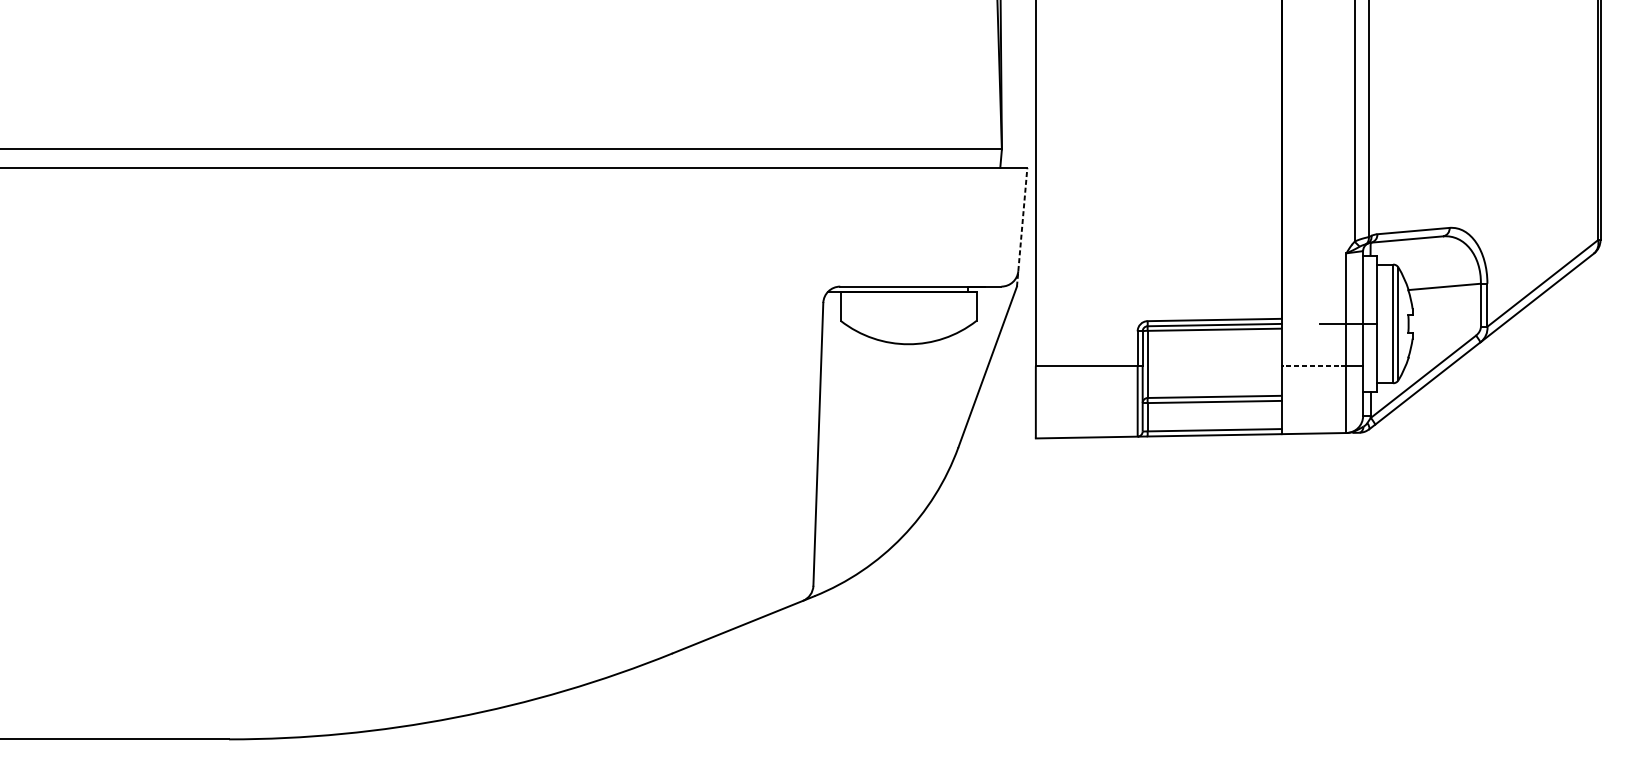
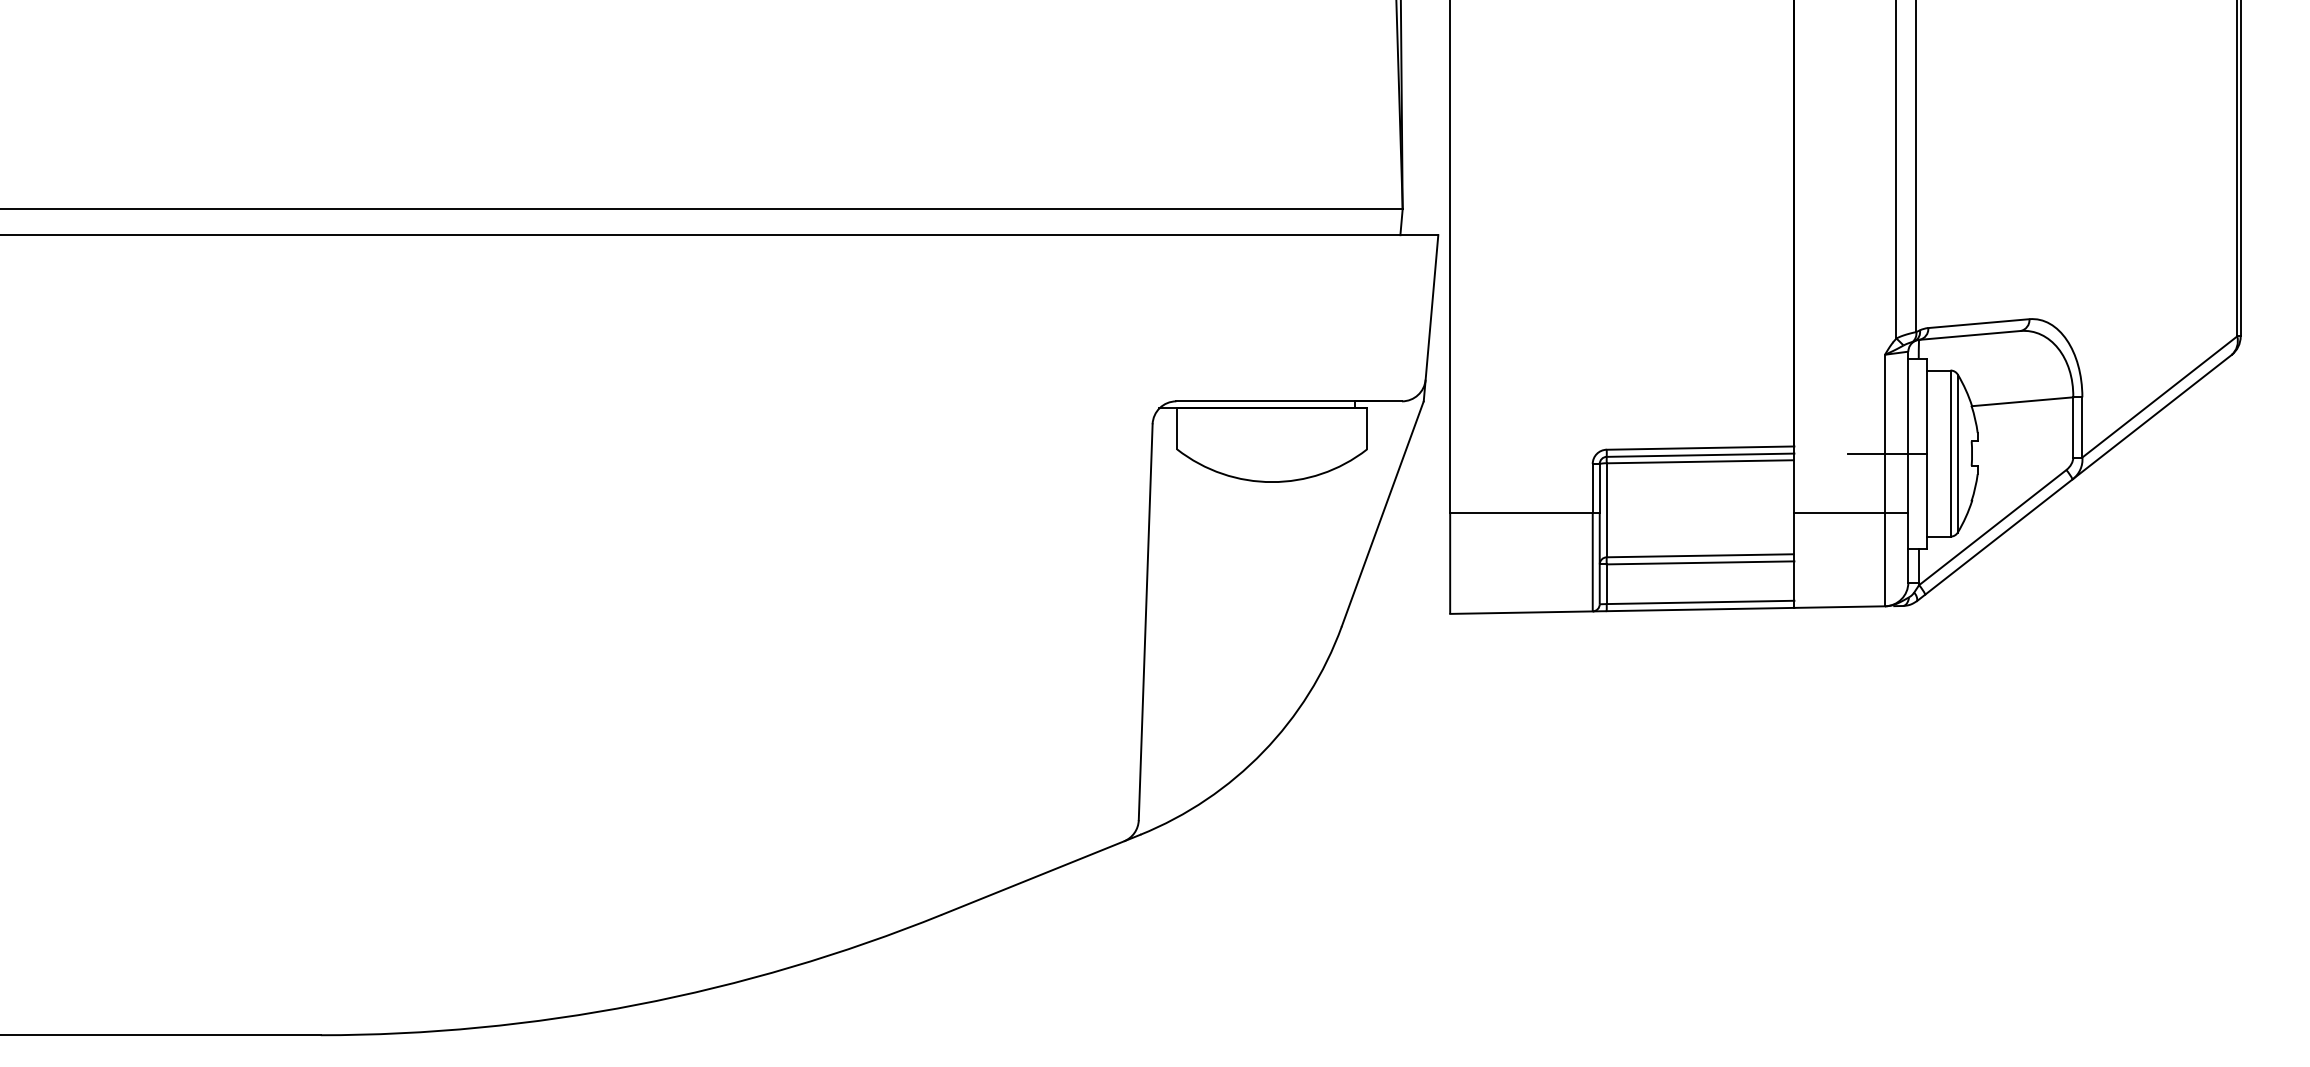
line: (1022, 226) -> (1431, 317), dashed -> solid
line: (1313, 365) -> (1839, 512), dashed -> solid

